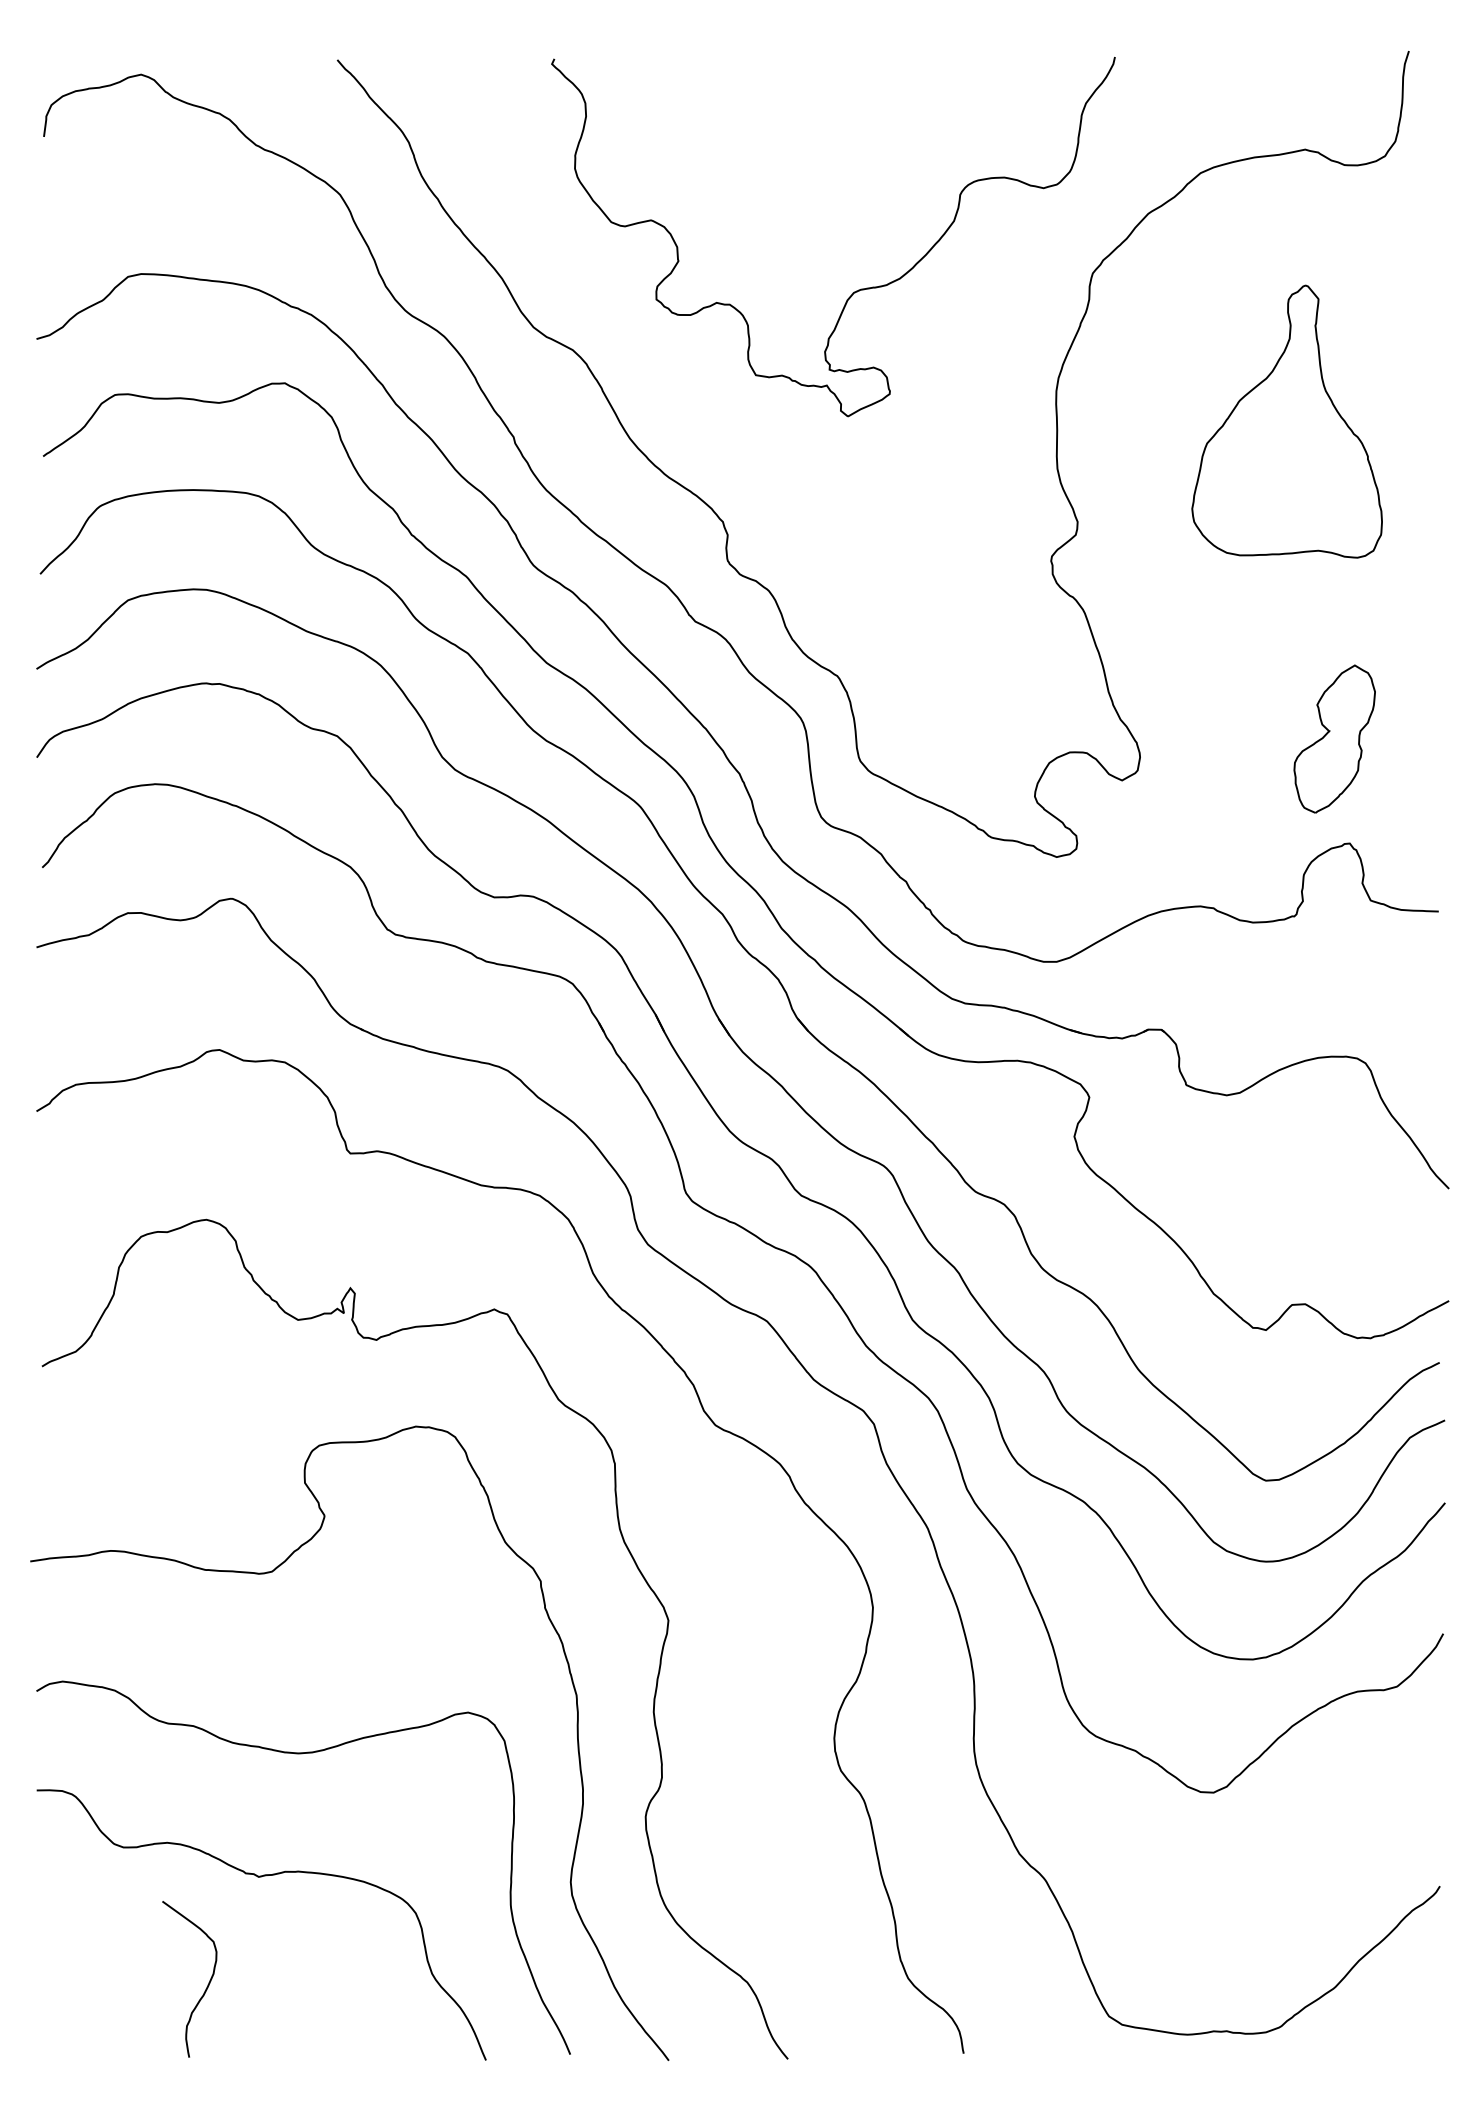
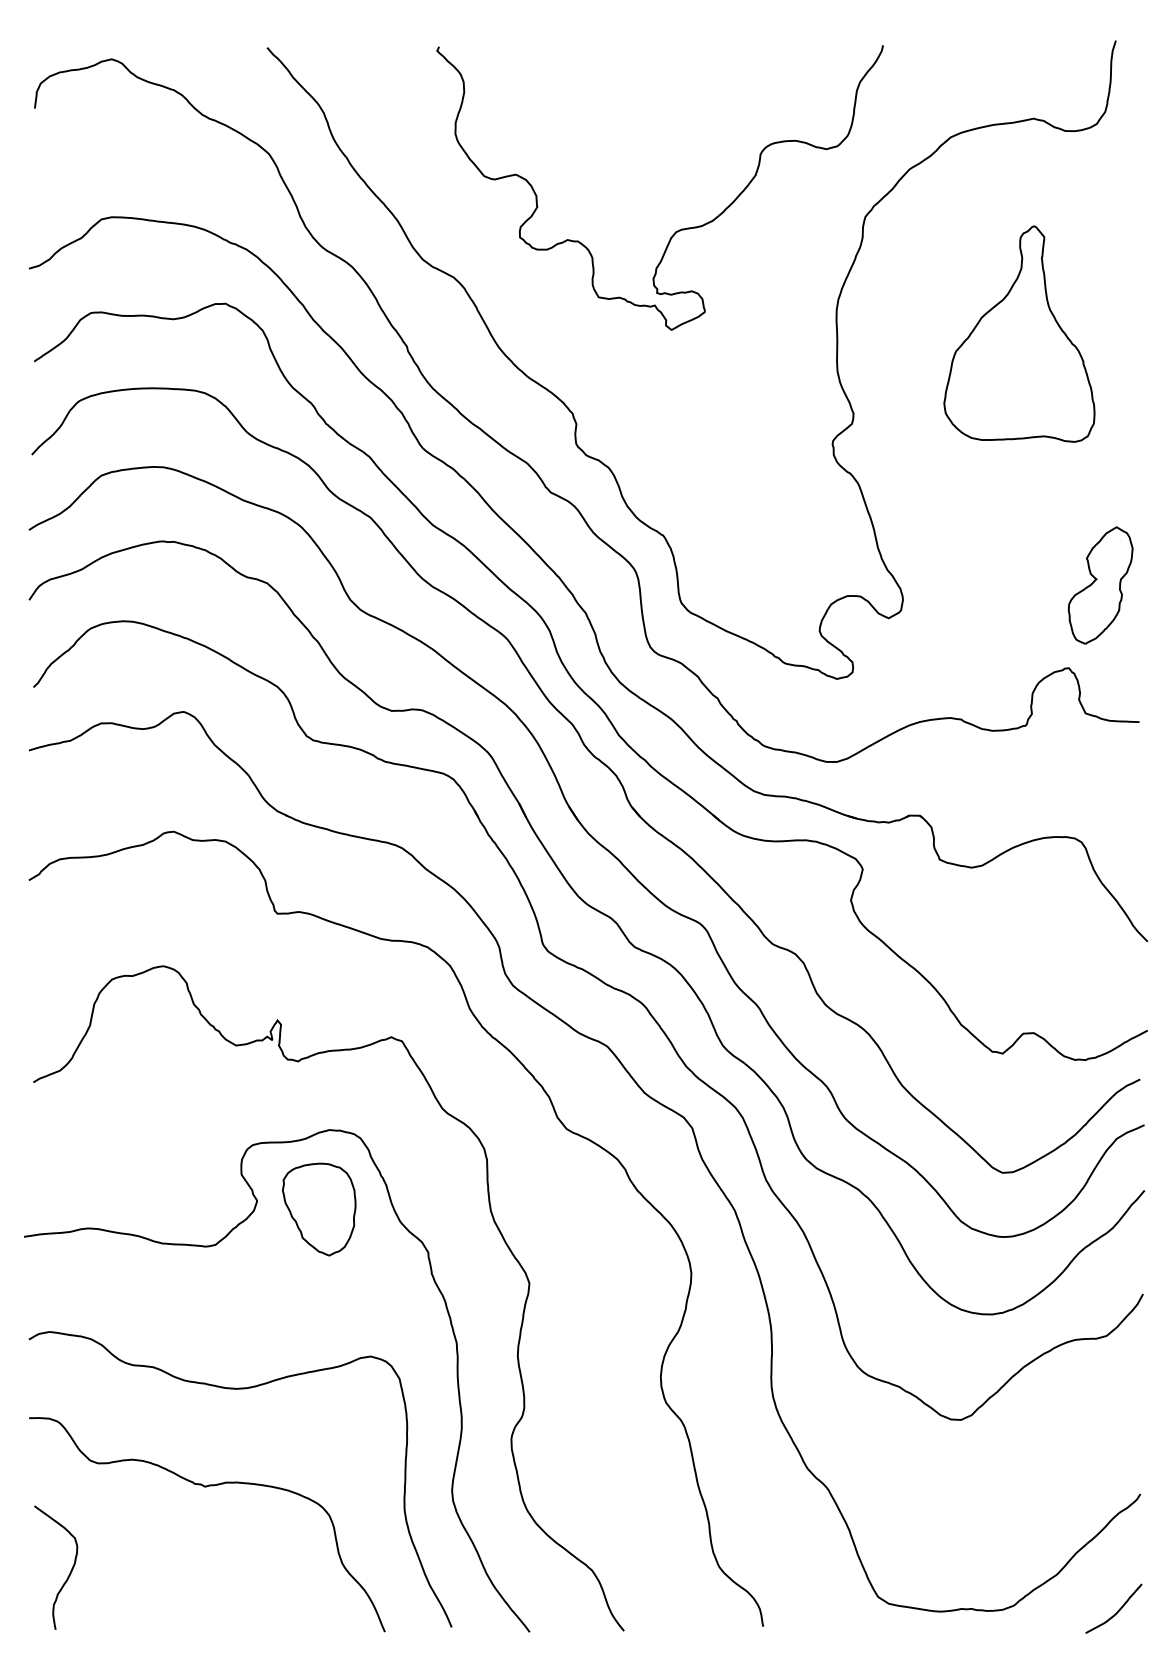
part: (1334, 738) -> (1100, 585), moved
part: (402, 1526) -> (318, 1209), added
curve: (207, 1984) -> (70, 1571), moved
curve: (1410, 2034) -> (1117, 1611), added

